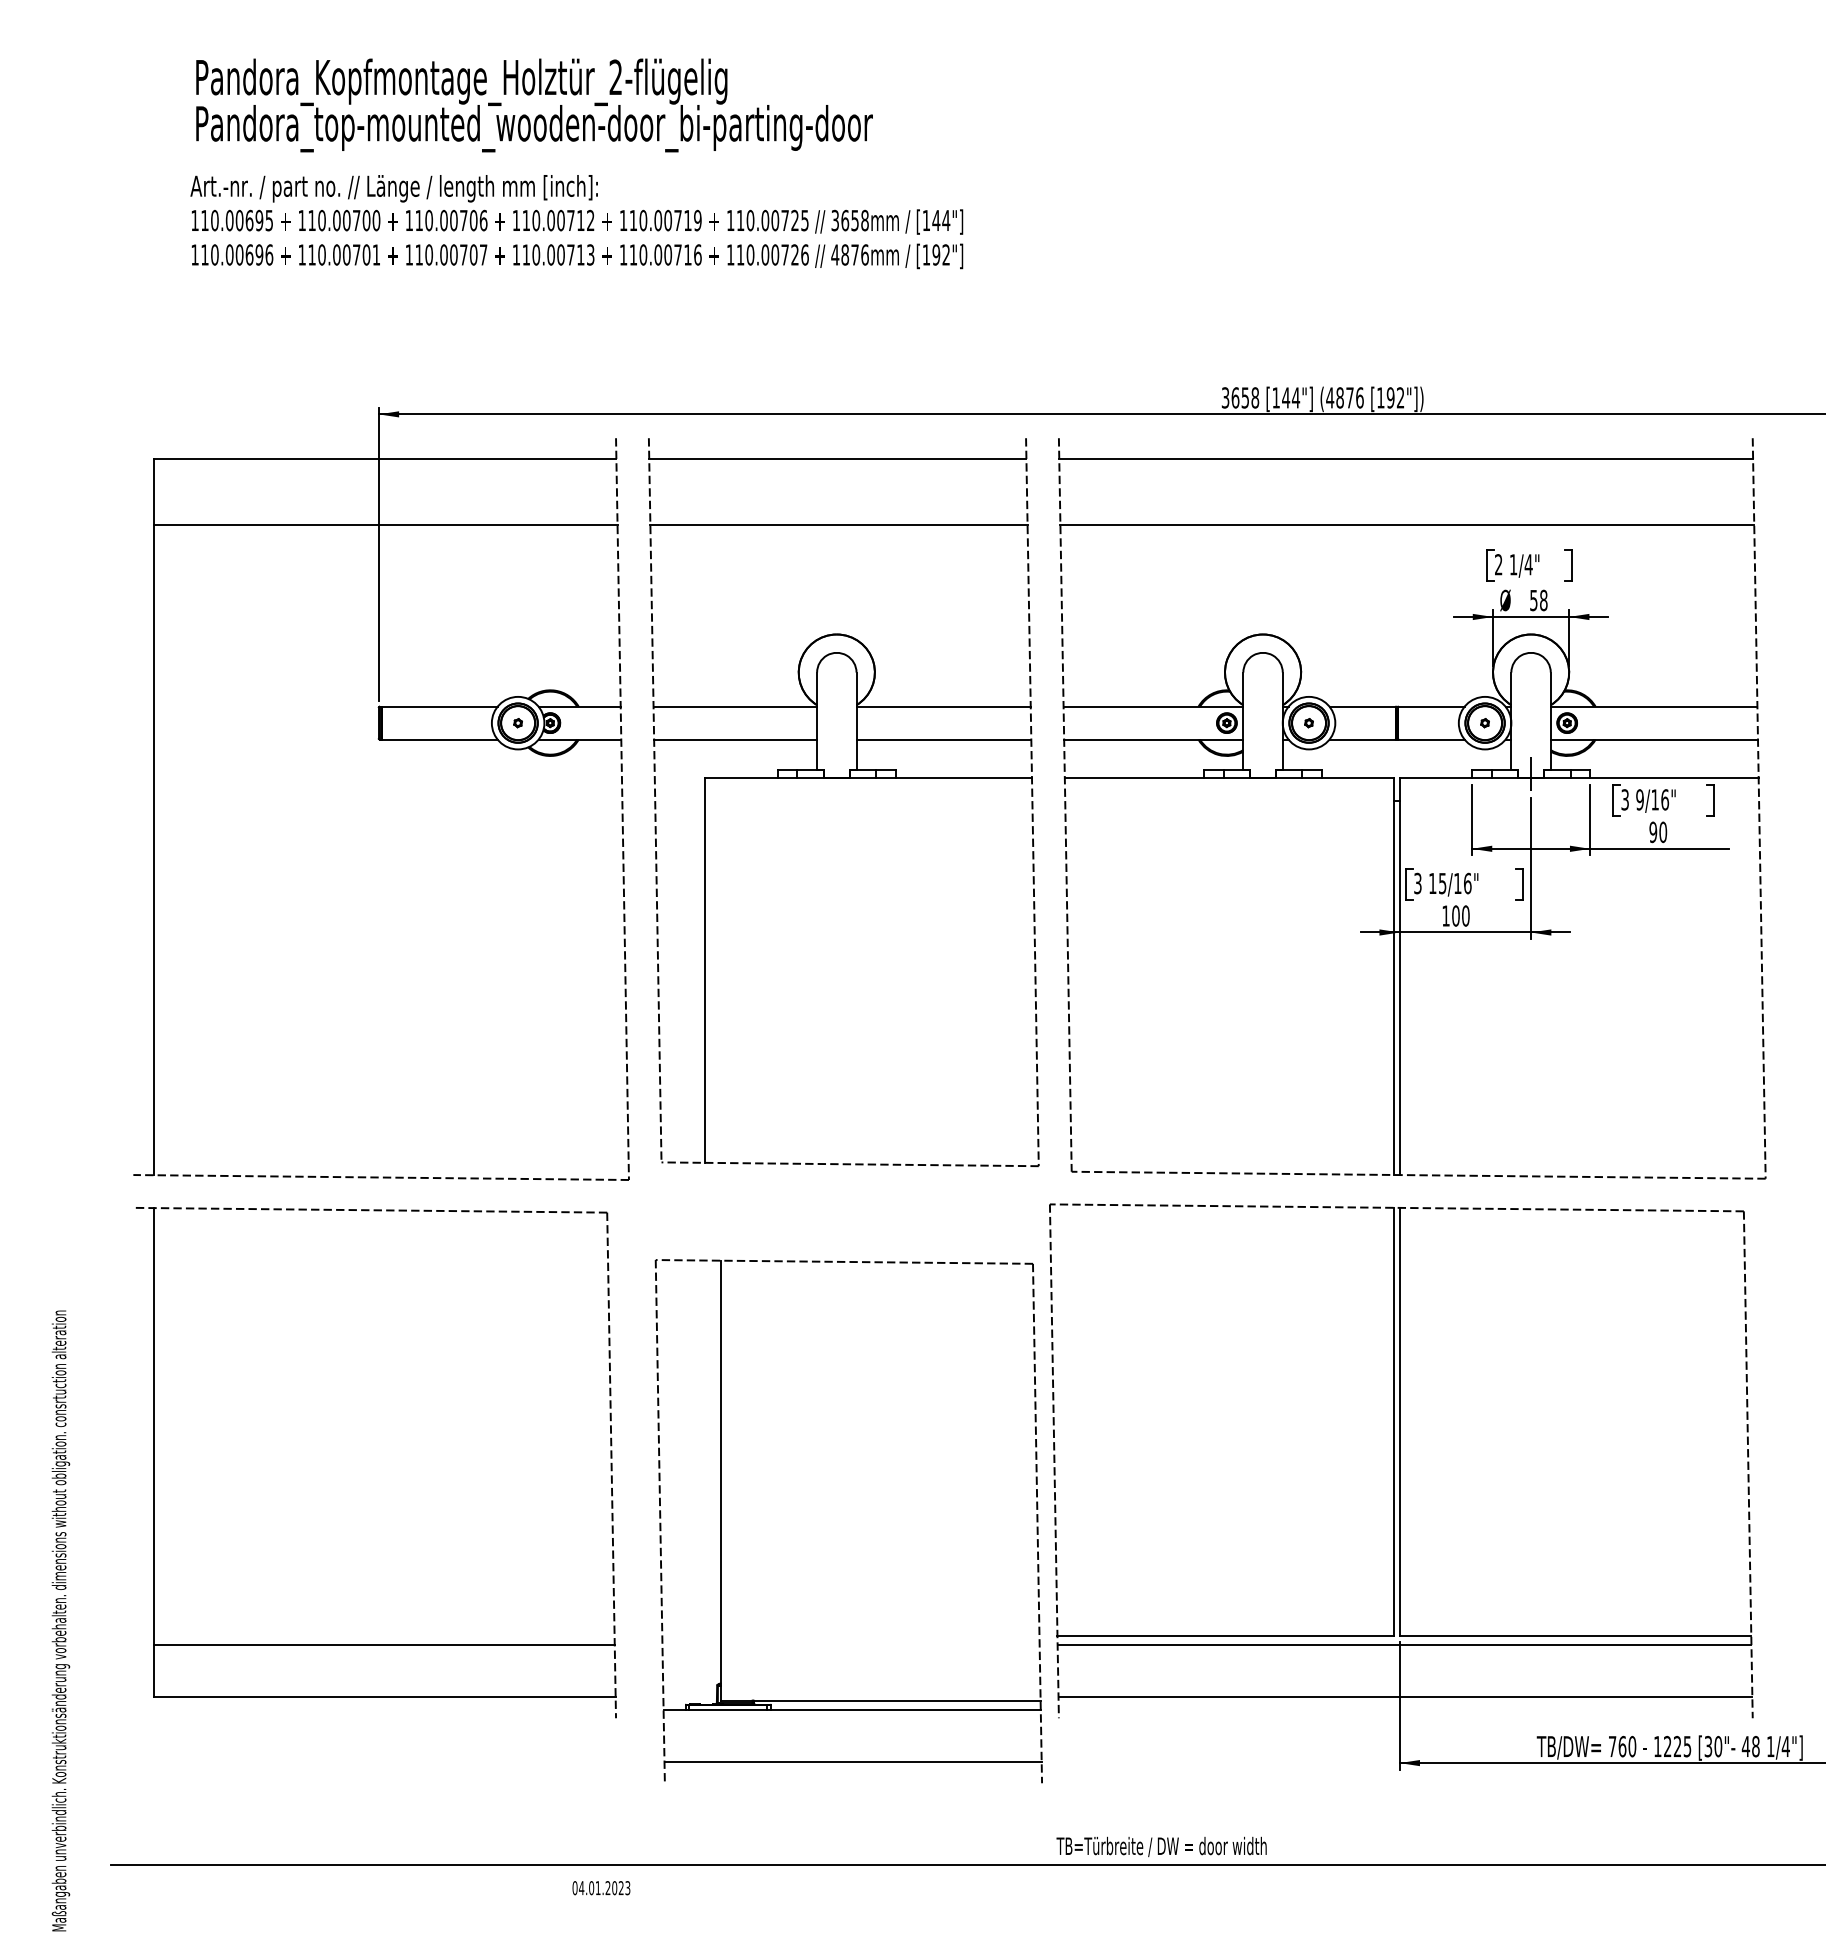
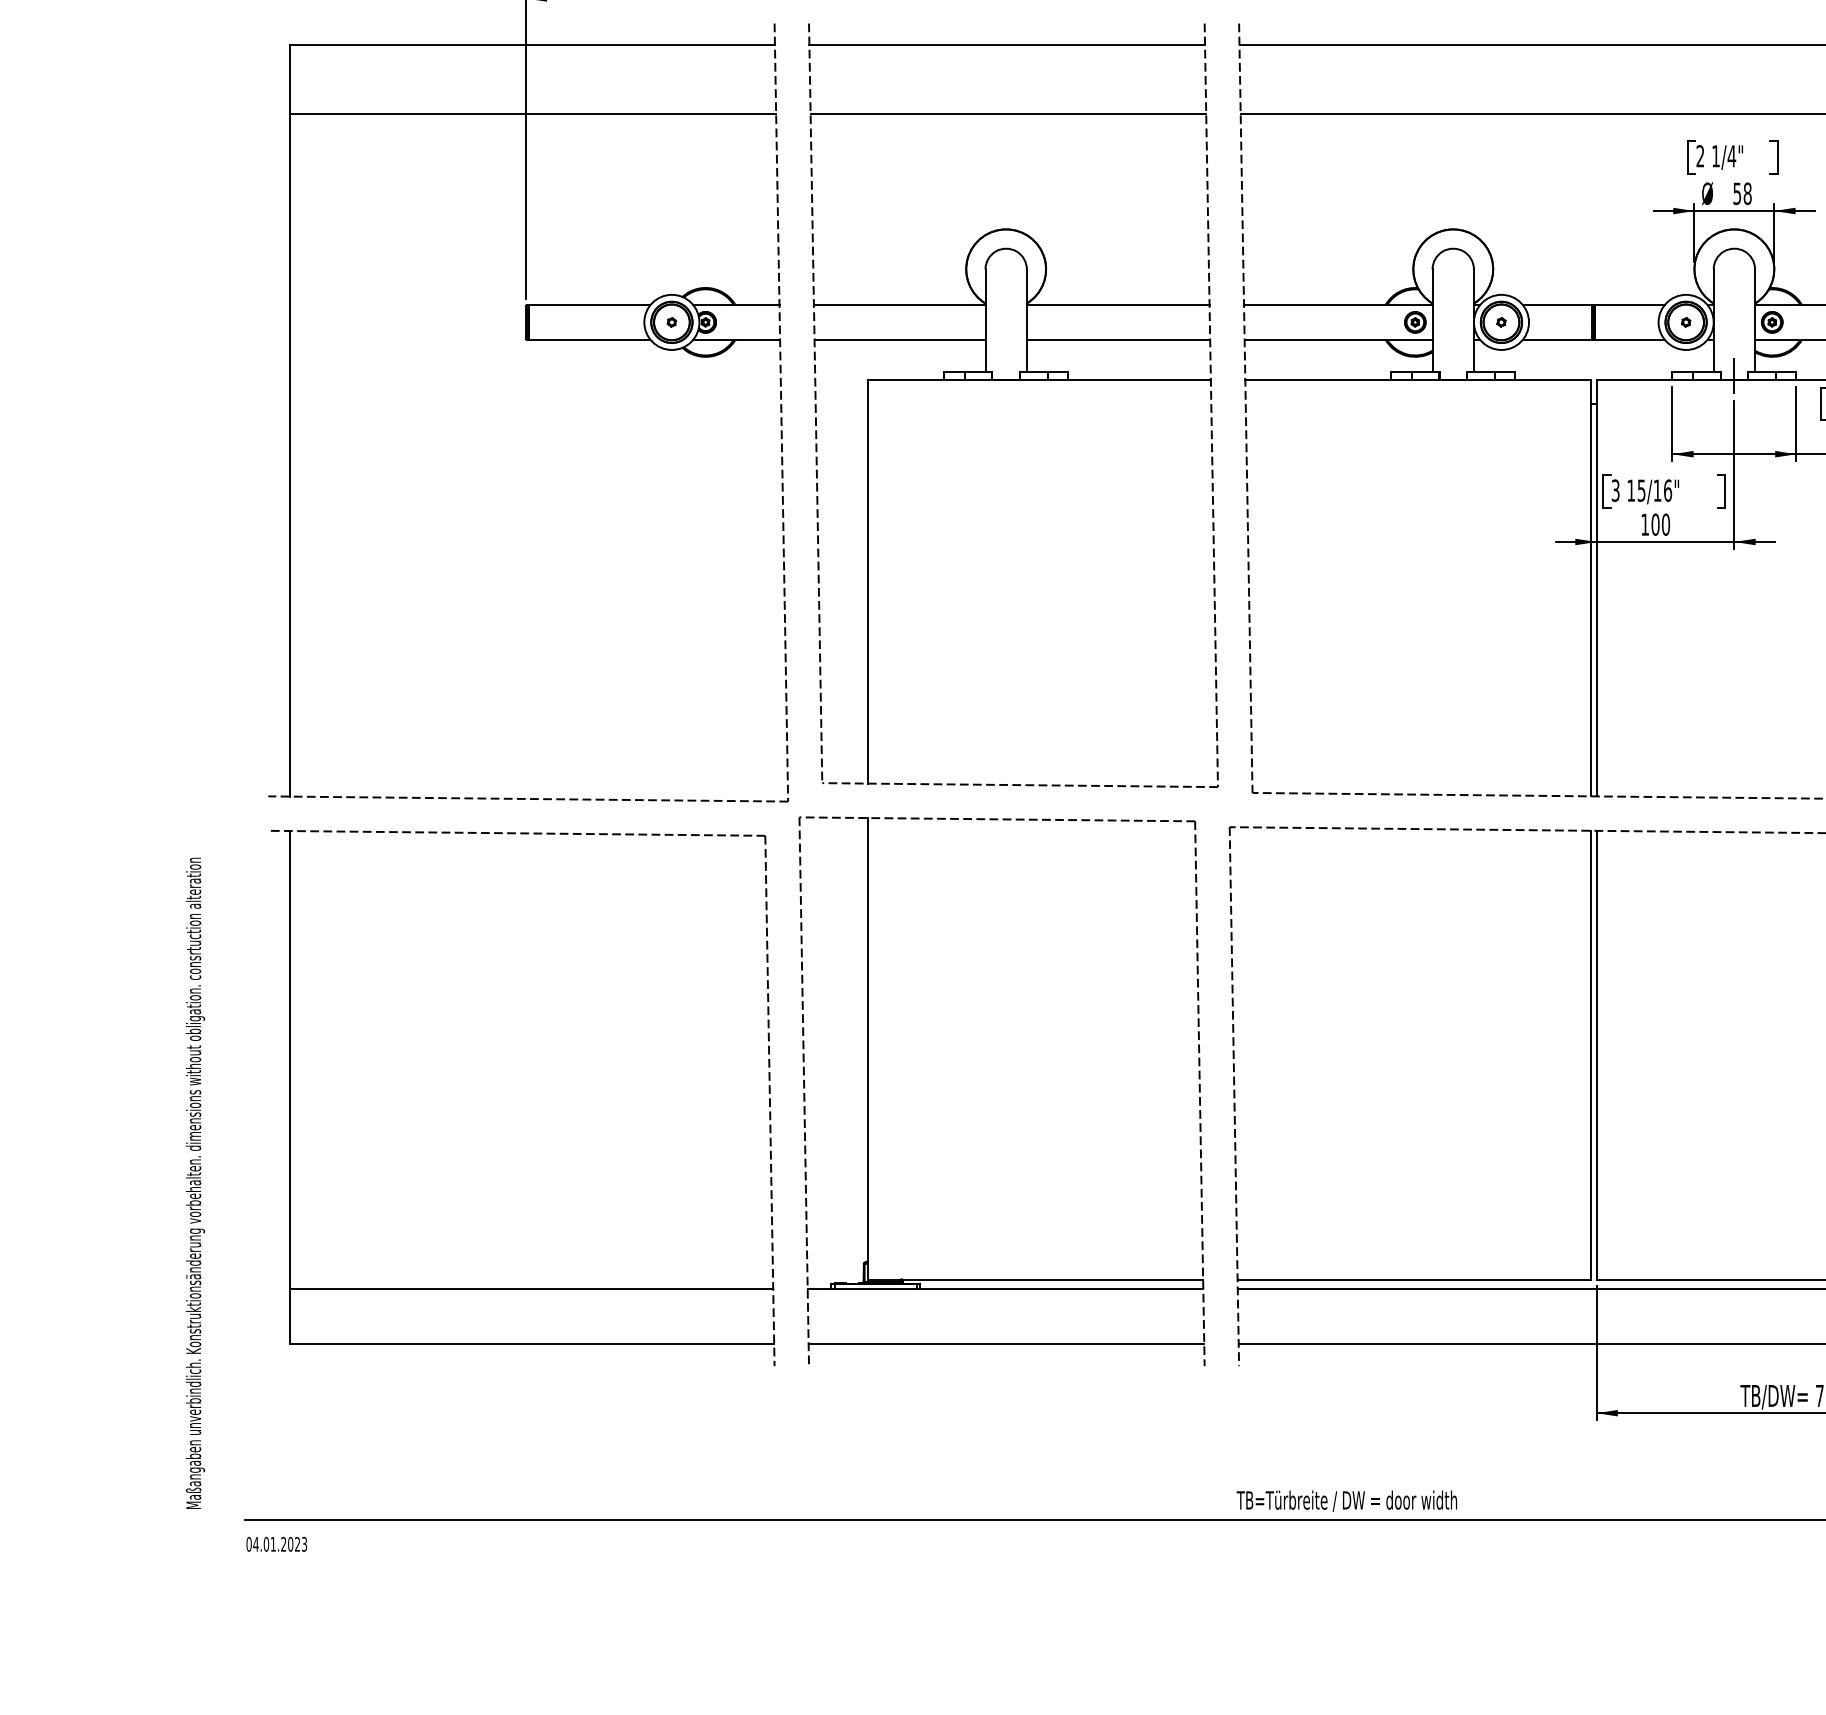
part: (721, 1521) -> (868, 1091), moved
text: (60, 1620) -> (195, 1182), moved
text: (601, 1888) -> (276, 1544), moved

